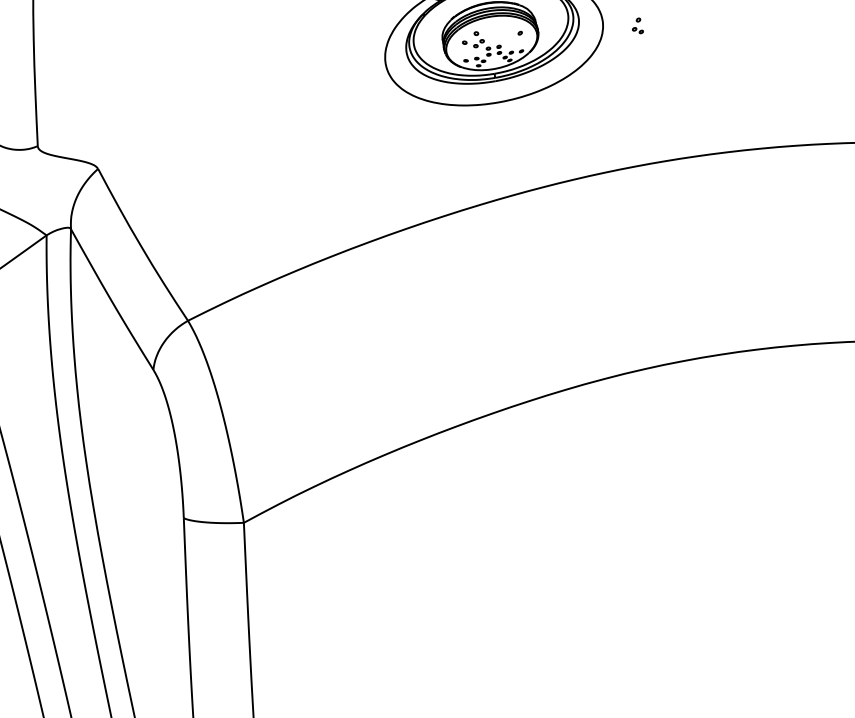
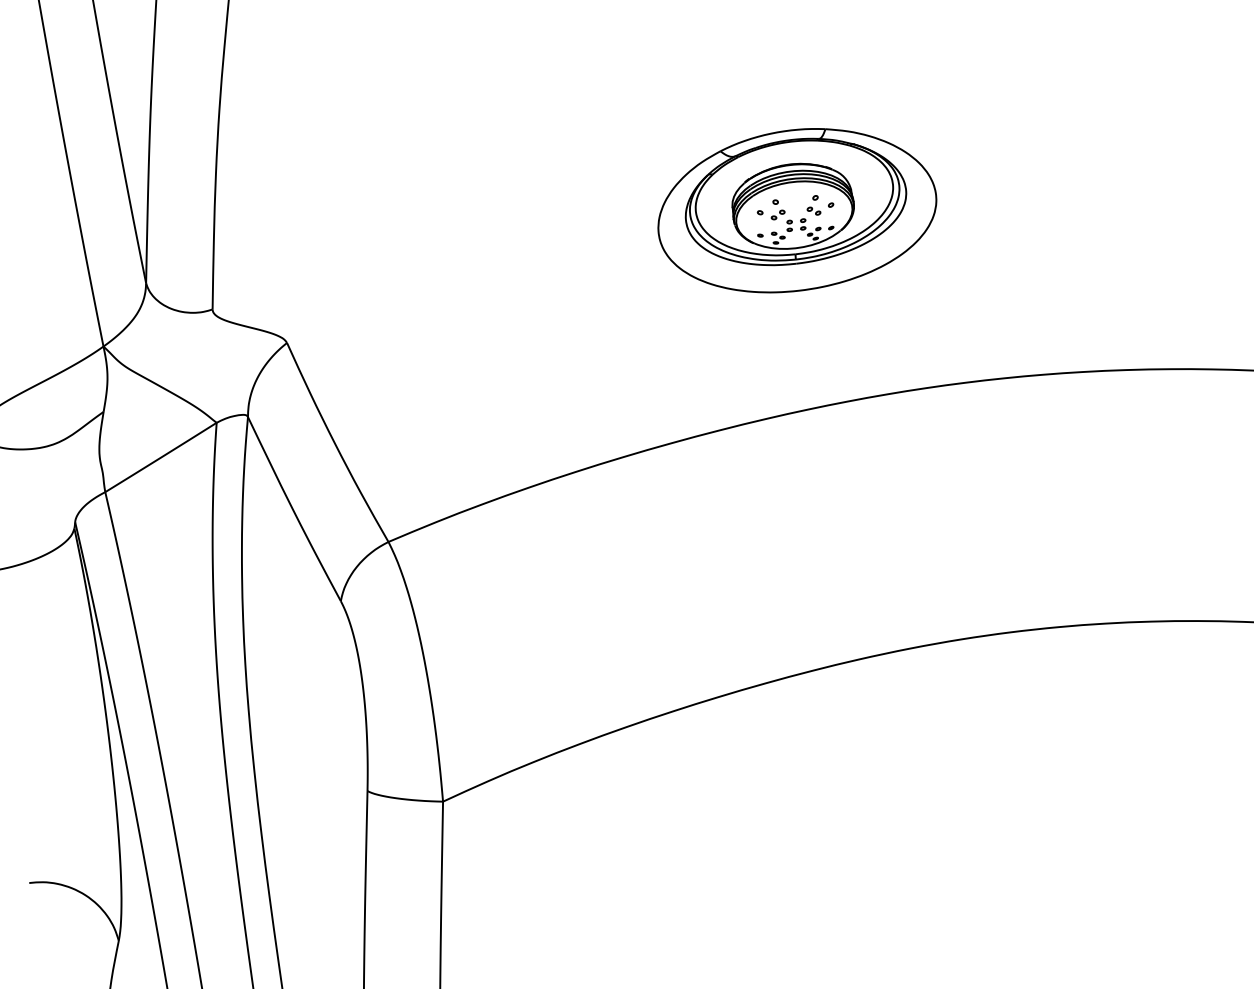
part: (637, 26) -> (813, 205), moved

